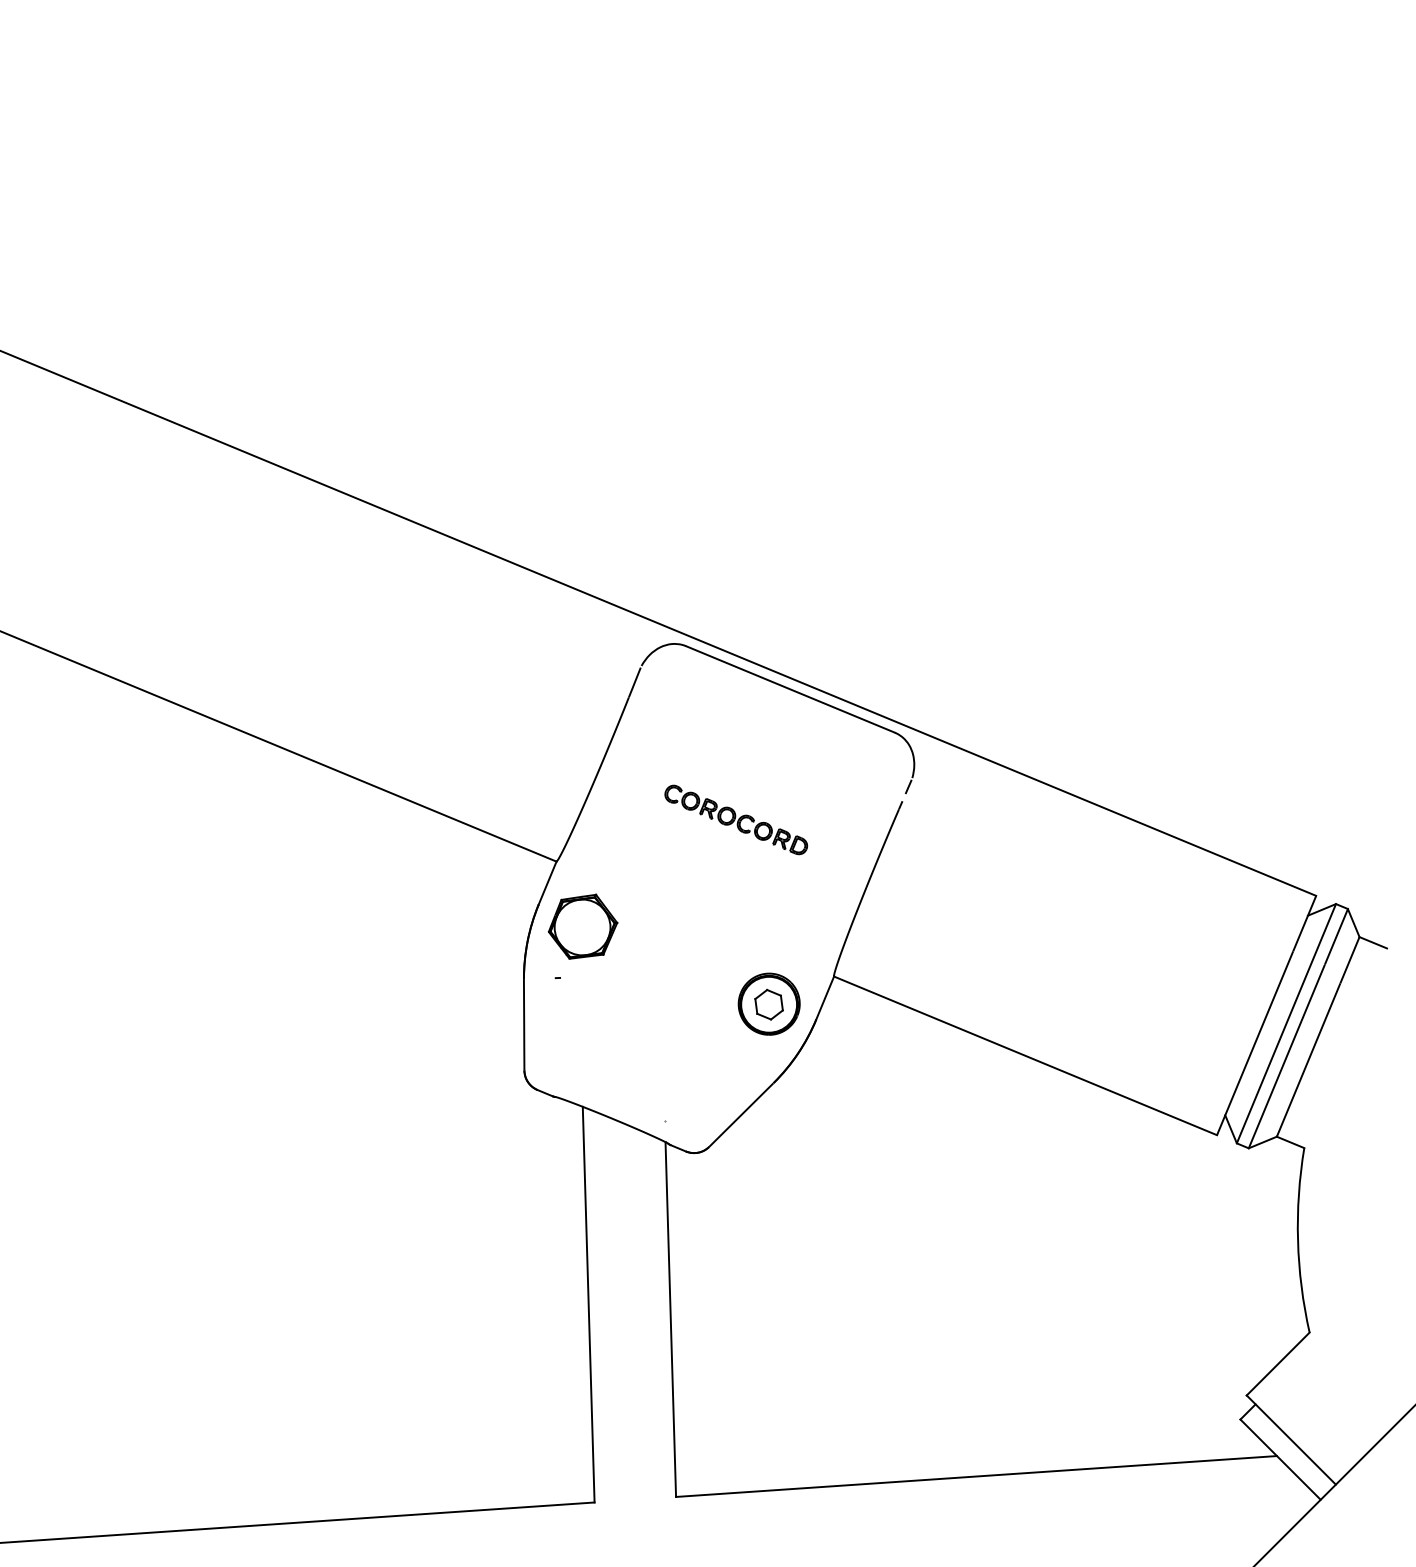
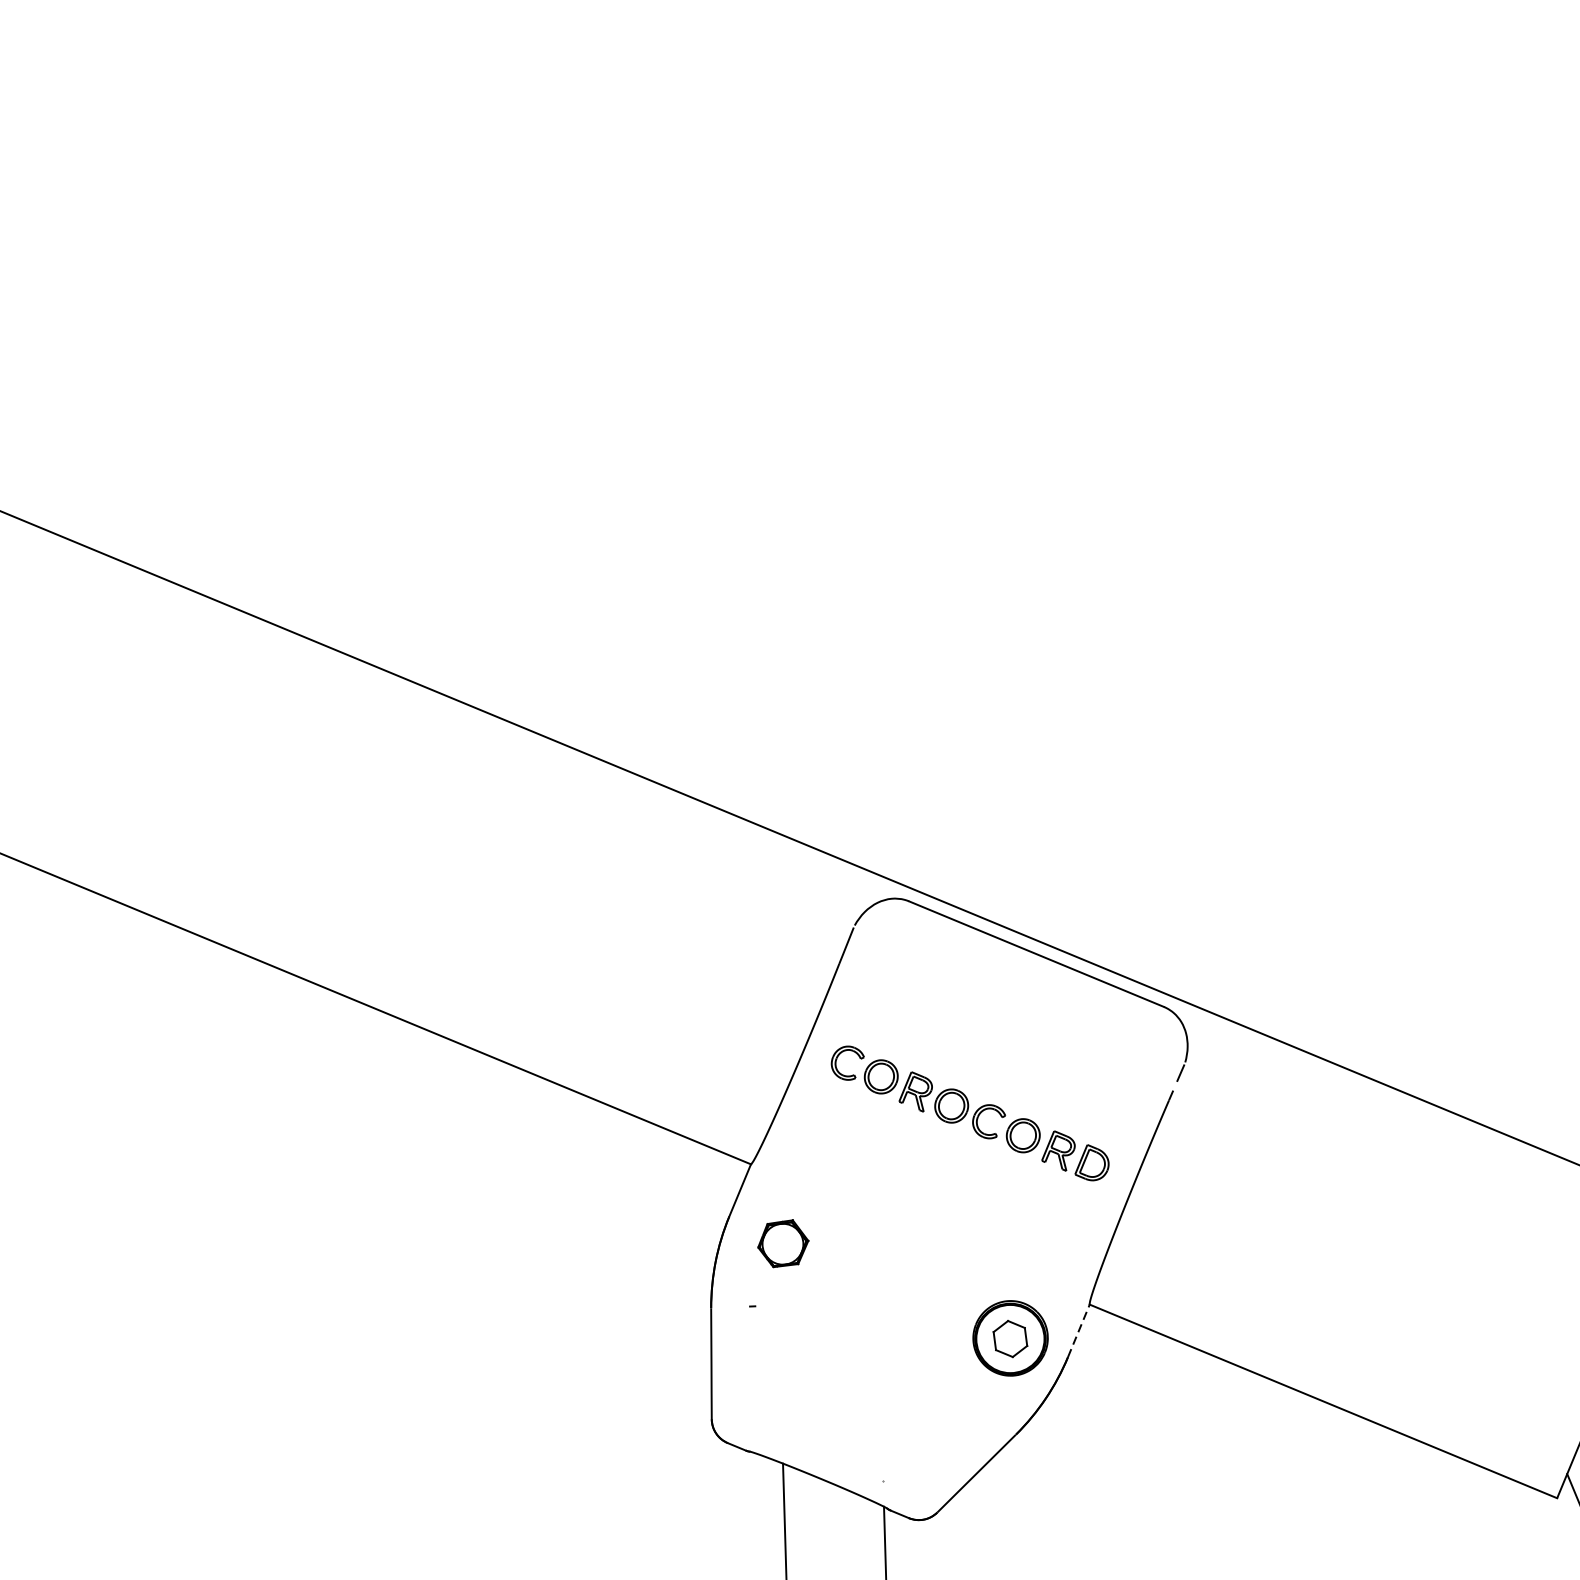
part: (736, 819) -> (970, 1112), size x1.6
part: (582, 926) -> (782, 1243), size x0.6
line: (825, 997) -> (1079, 1330), solid -> dashed

